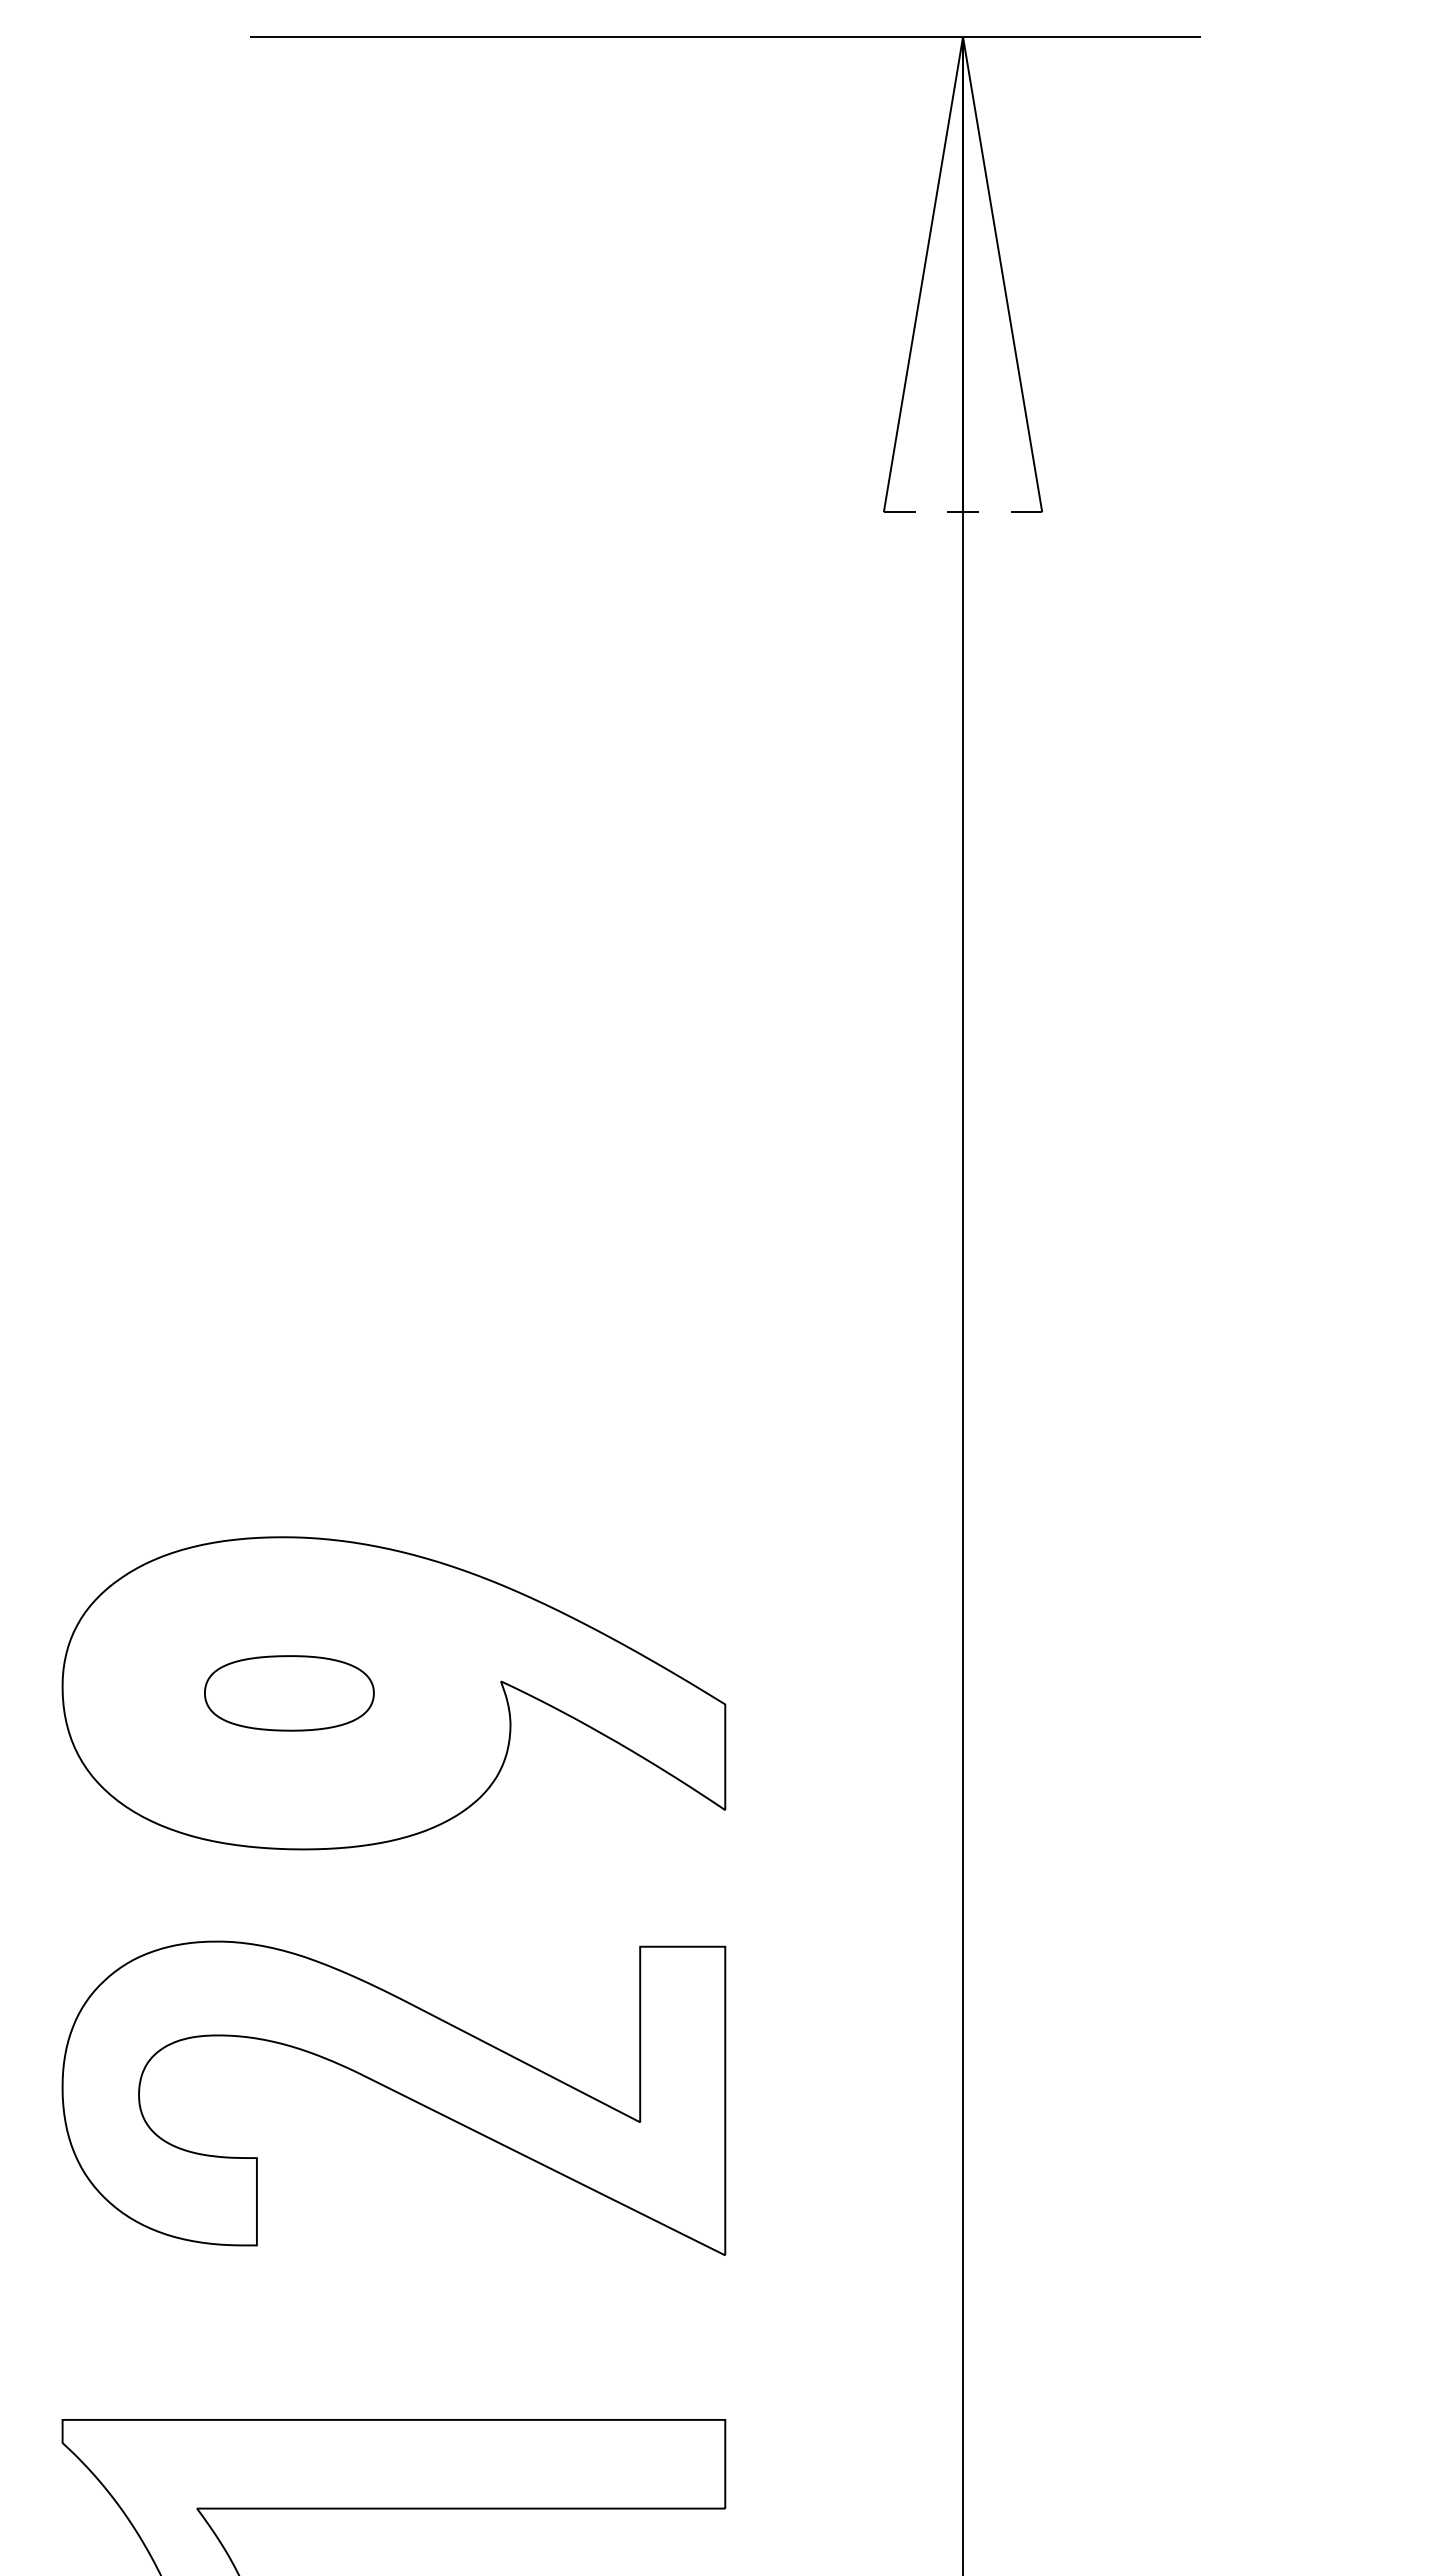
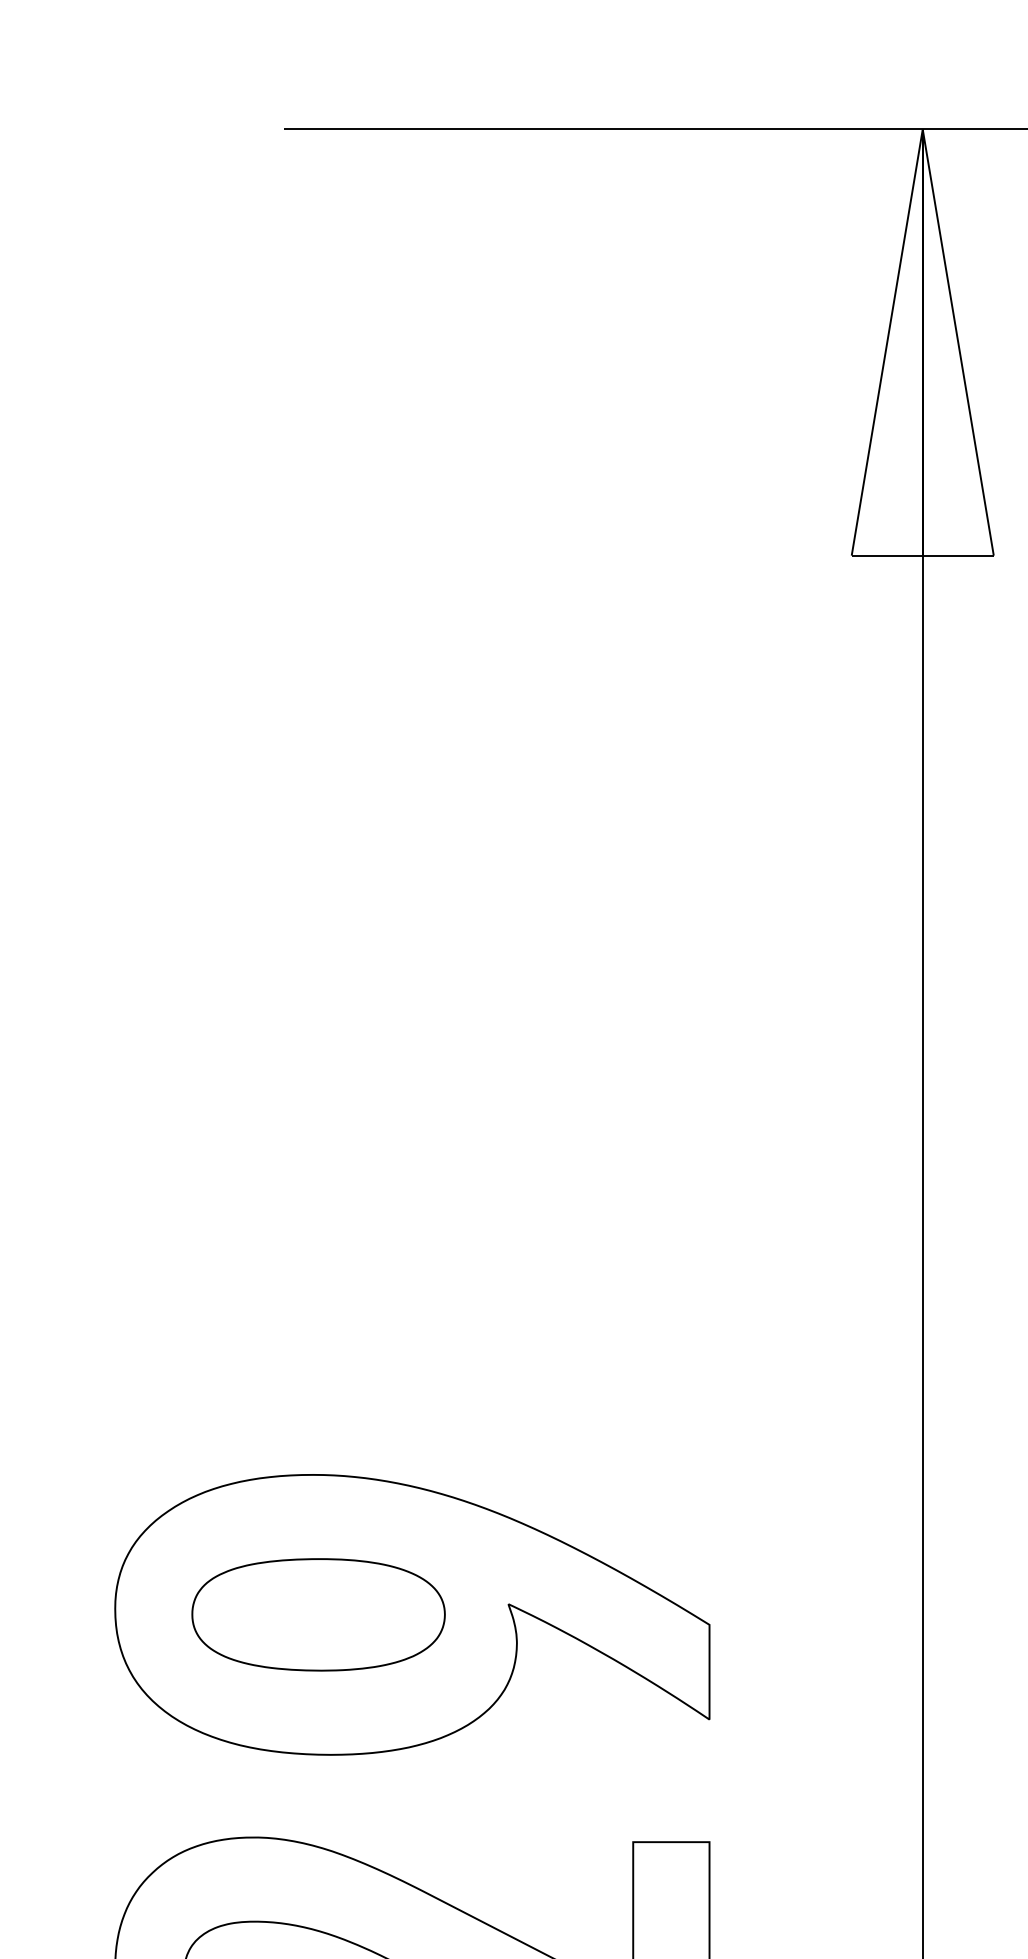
line: (963, 512) -> (923, 555), dashed -> solid
part: (289, 1693) -> (318, 1615), size x1.67

